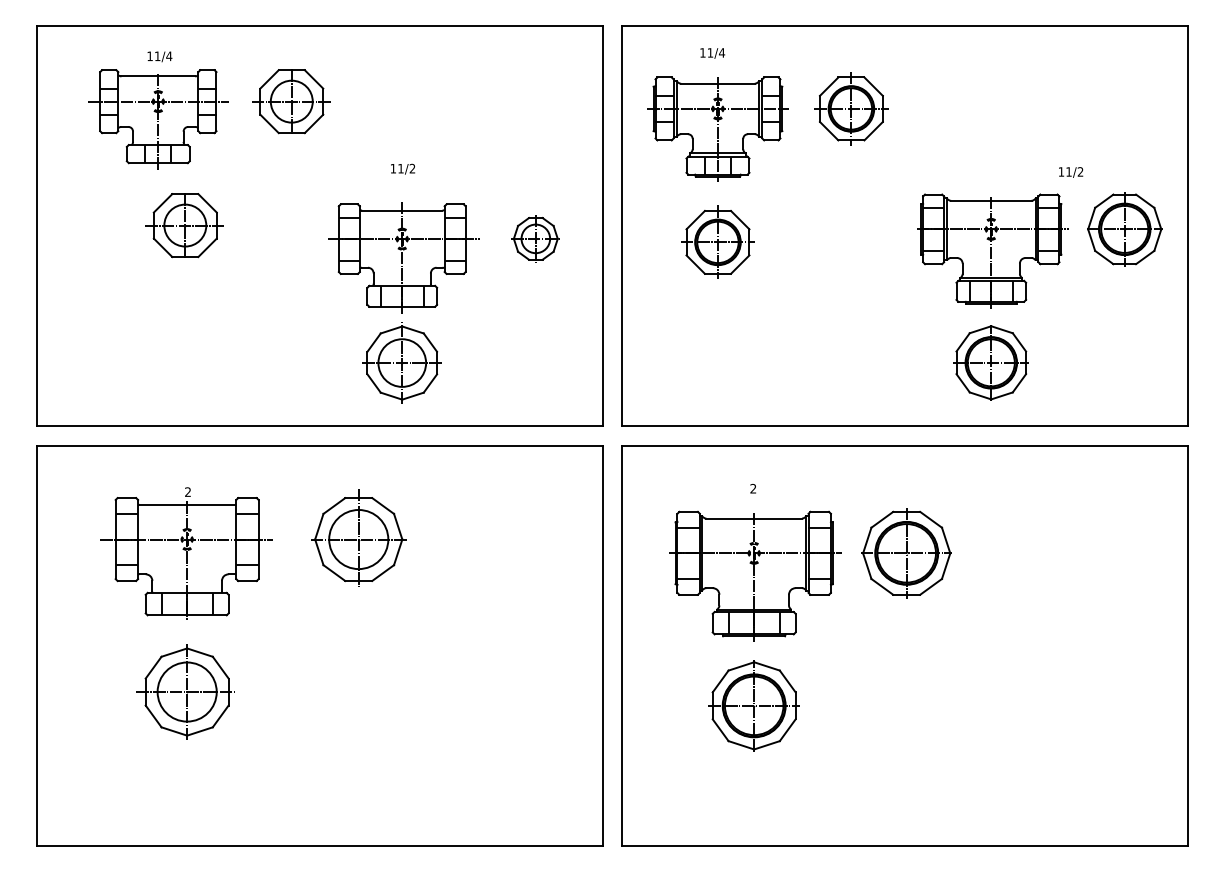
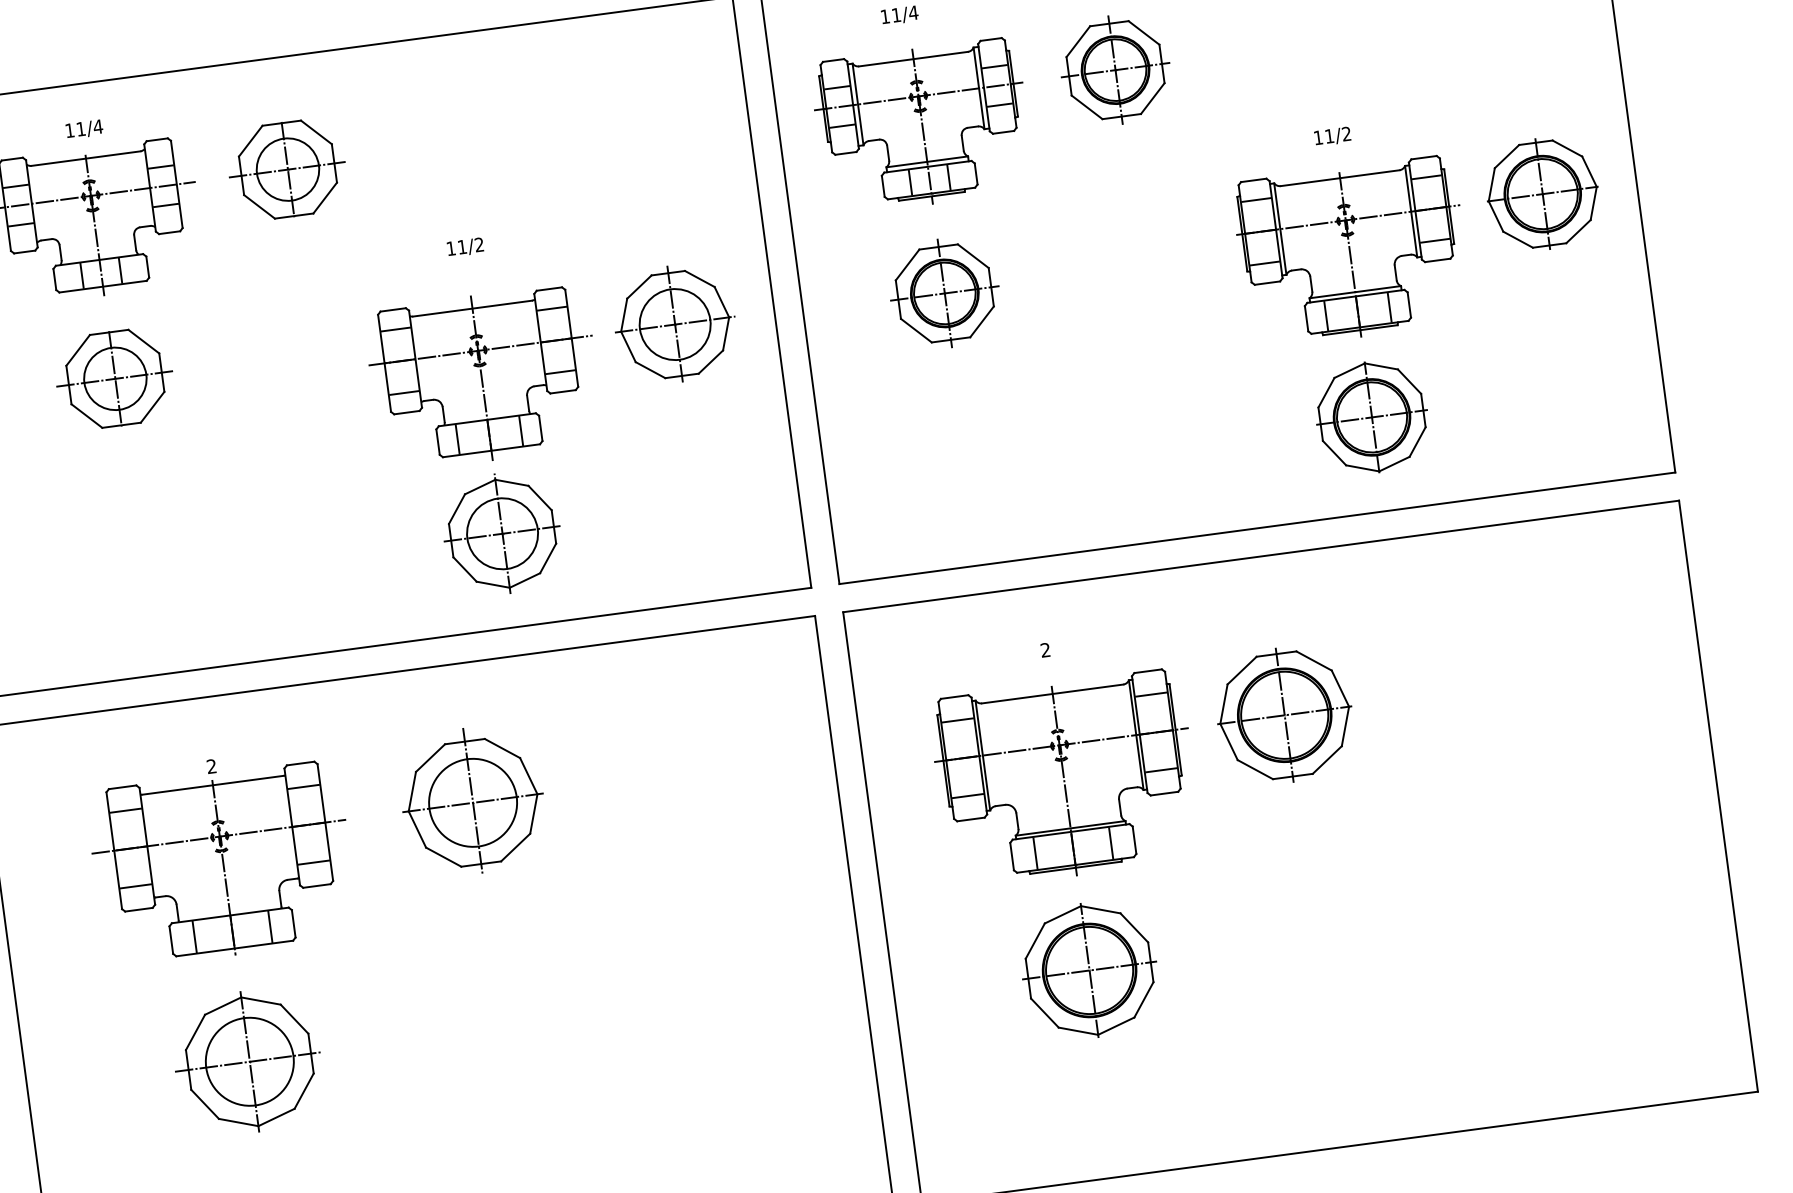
text: (1071, 172) -> (1333, 136), moved
part: (184, 225) -> (114, 378), moved
part: (535, 238) -> (674, 323), size x1.67

